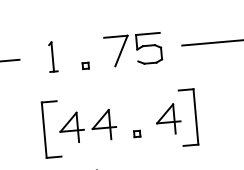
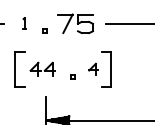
part: (52, 56) -> (24, 23), size x0.6
part: (168, 119) -> (93, 69), size x0.6
part: (87, 126) -> (42, 69), size x0.7

